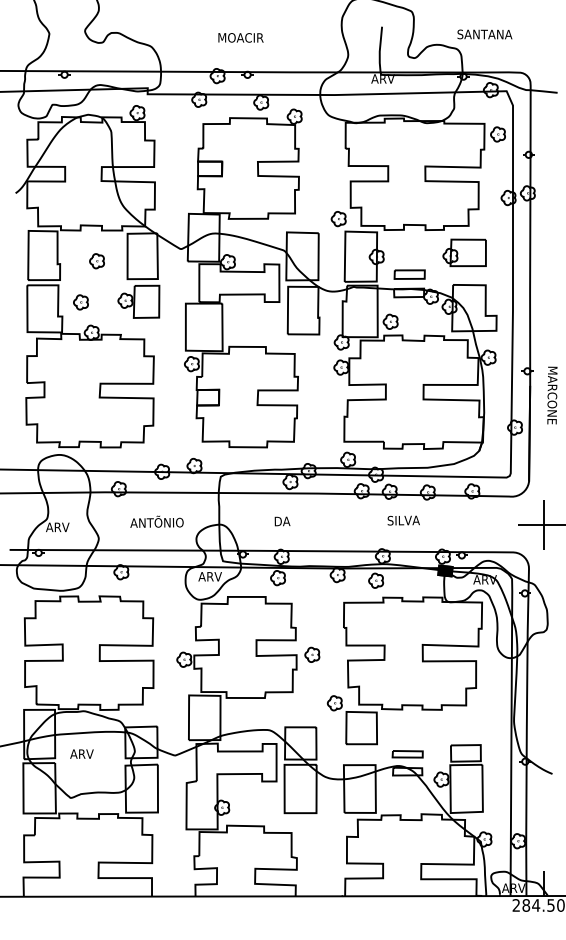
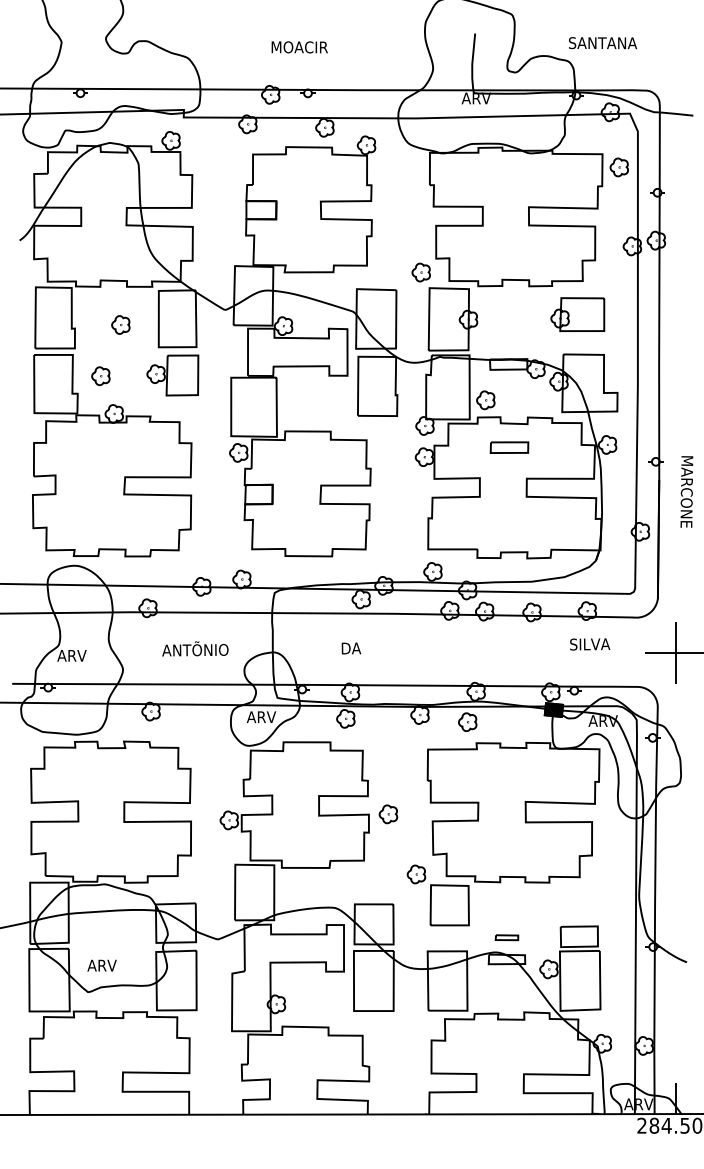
part: (409, 274) -> (509, 447), moved
text: (404, 520) -> (590, 644), moved
text: (81, 753) -> (101, 965), moved
part: (407, 753) -> (506, 937), size x0.6

